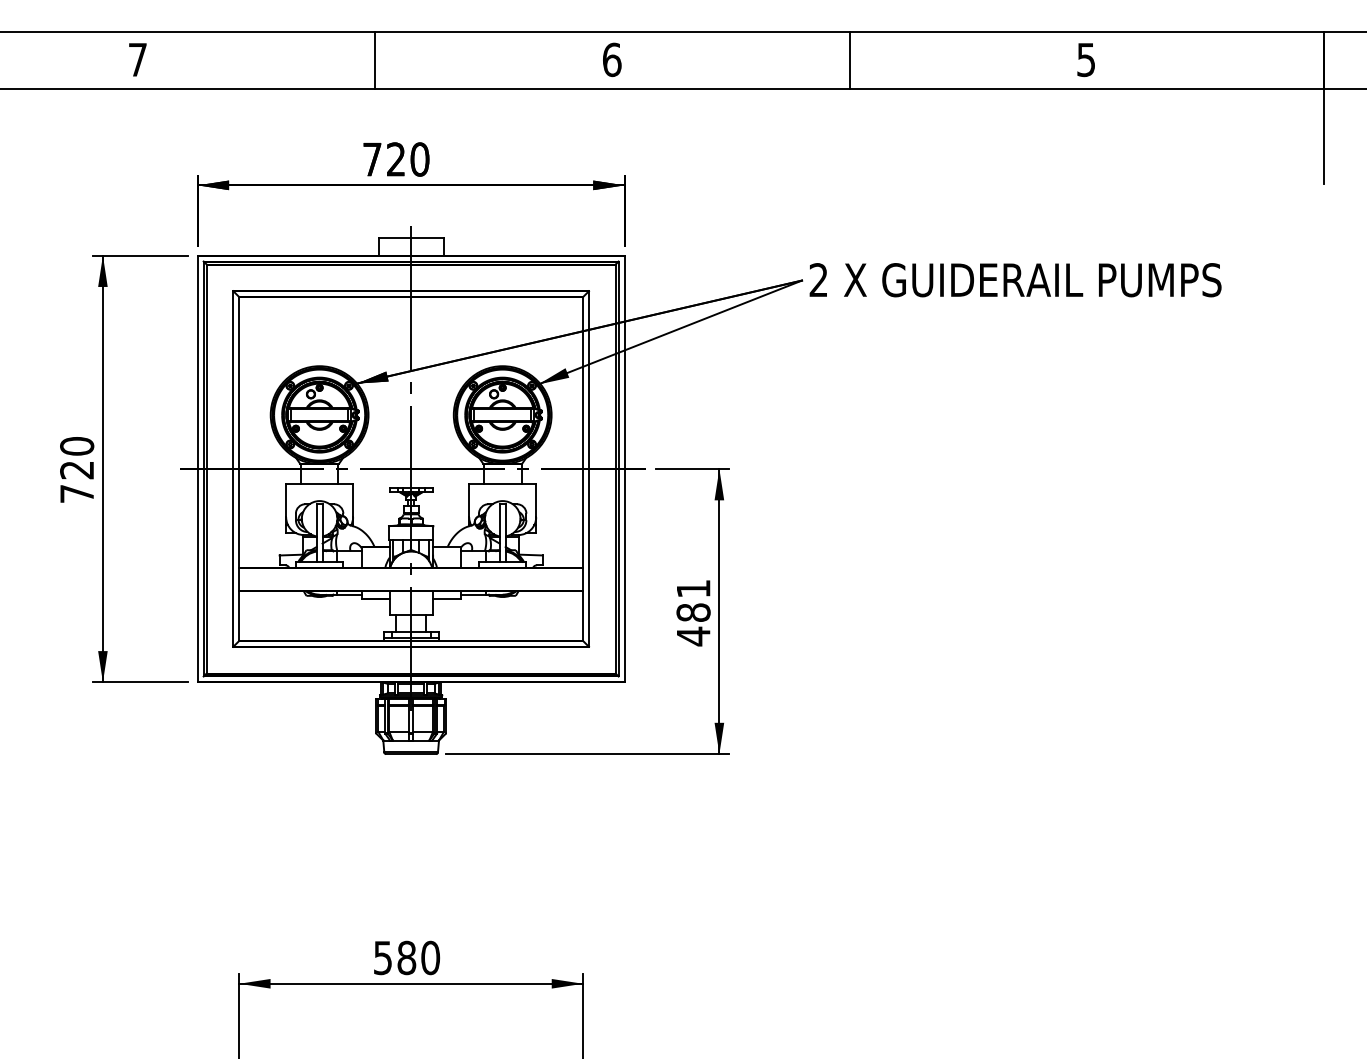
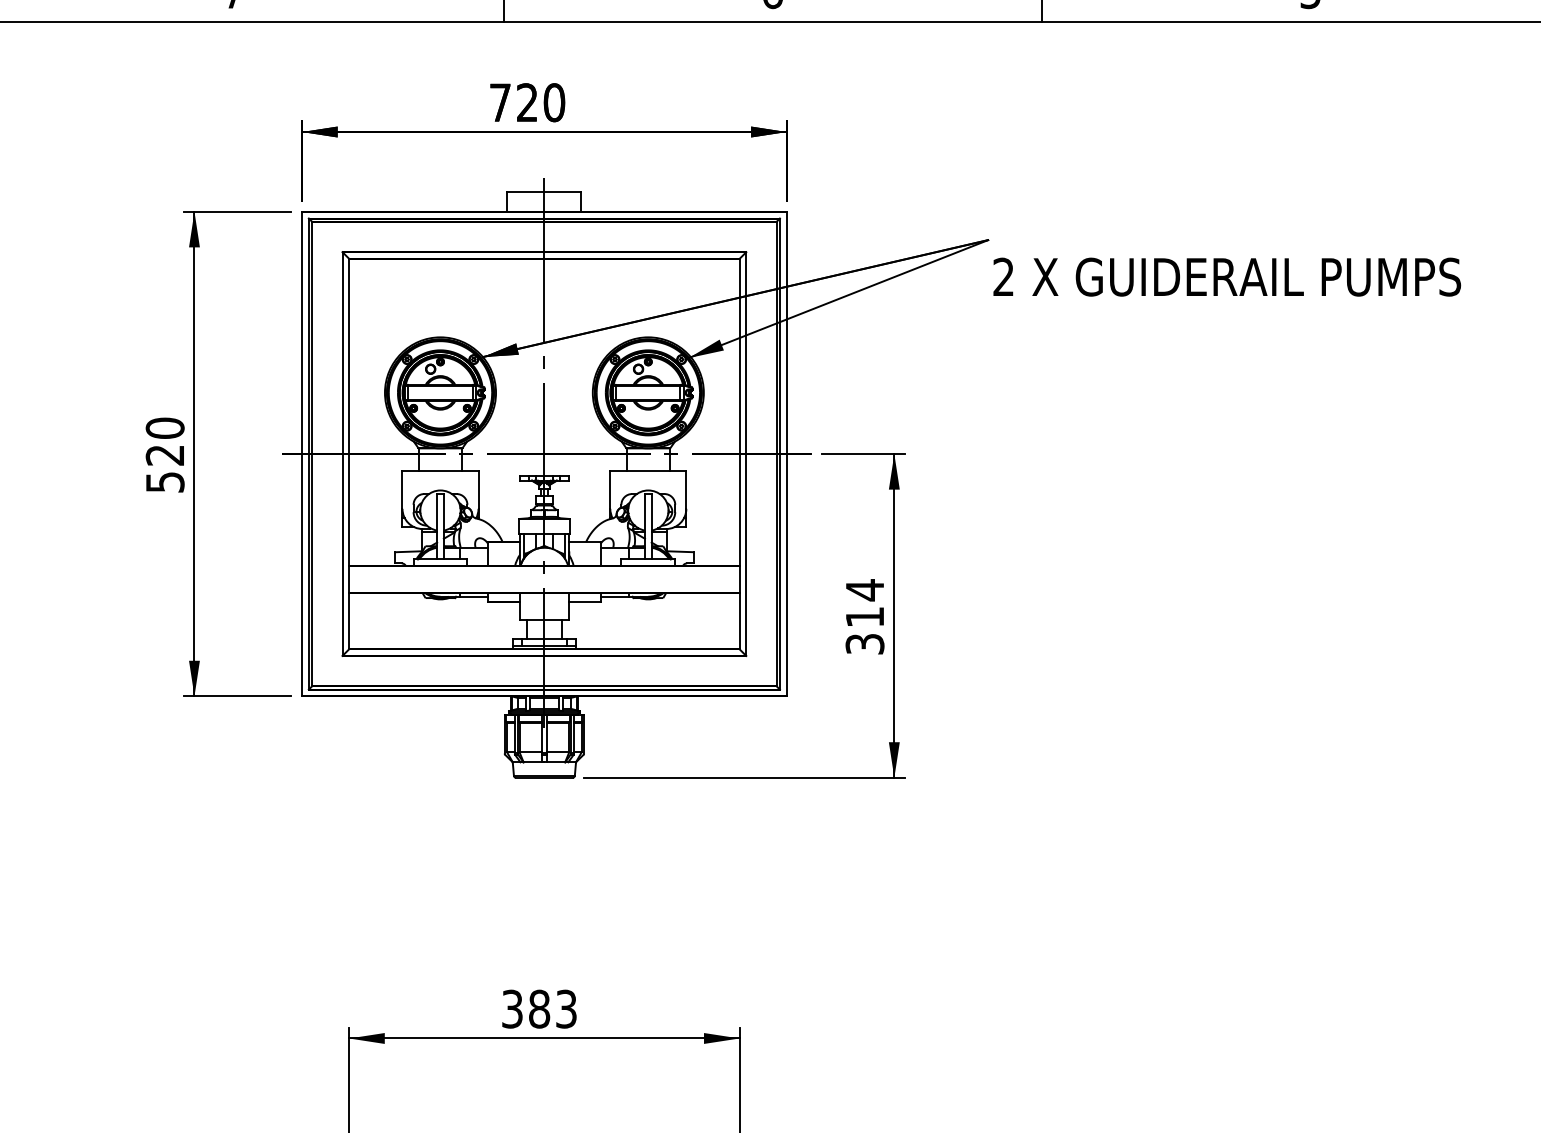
text: (1015, 280) -> (1227, 277), moved
text: (77, 493) -> (165, 481), 720 -> 520
text: (693, 612) -> (864, 616), 481 -> 314
text: (407, 957) -> (540, 1008), 580 -> 383

